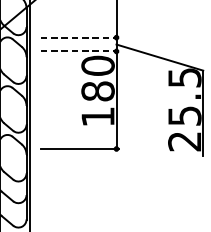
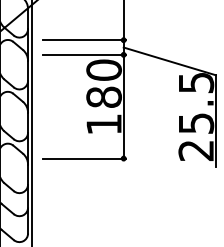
line: (80, 37) -> (85, 40), dashed -> solid
line: (80, 51) -> (85, 54), dashed -> solid

